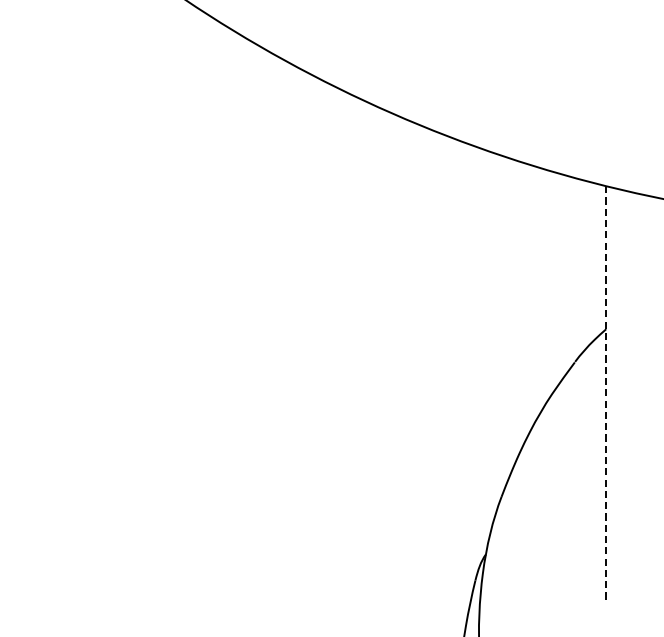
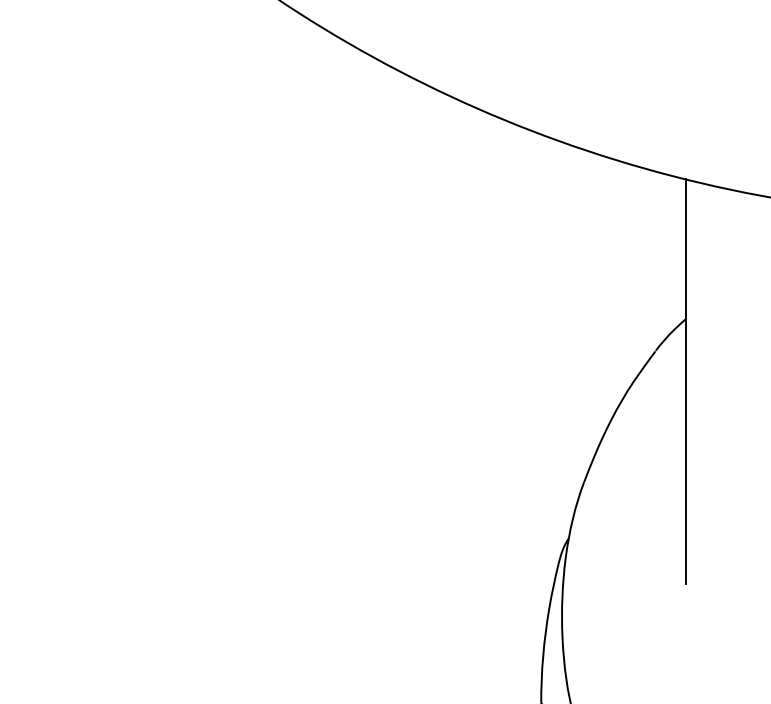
line: (606, 394) -> (686, 382), dashed -> solid

